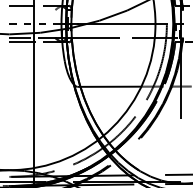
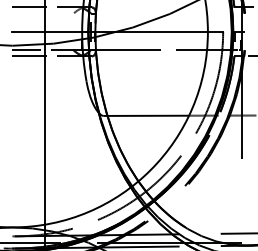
line: (35, 23) -> (47, 31), dashed -> solid

